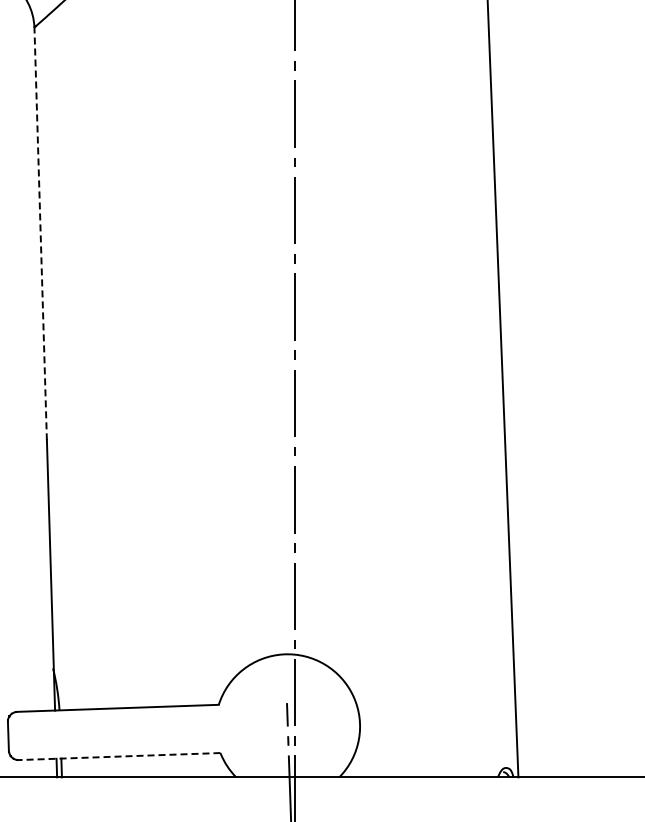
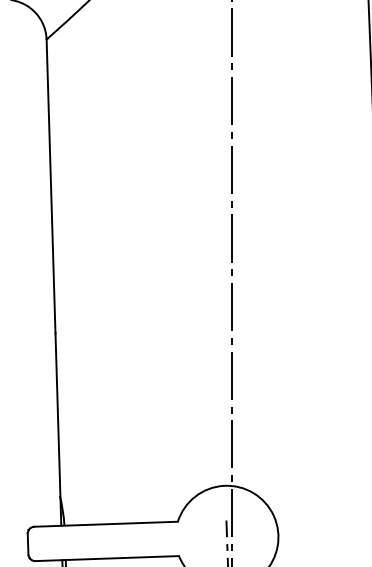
line: (40, 233) -> (50, 186), dashed -> solid
line: (119, 756) -> (107, 558), dashed -> solid

